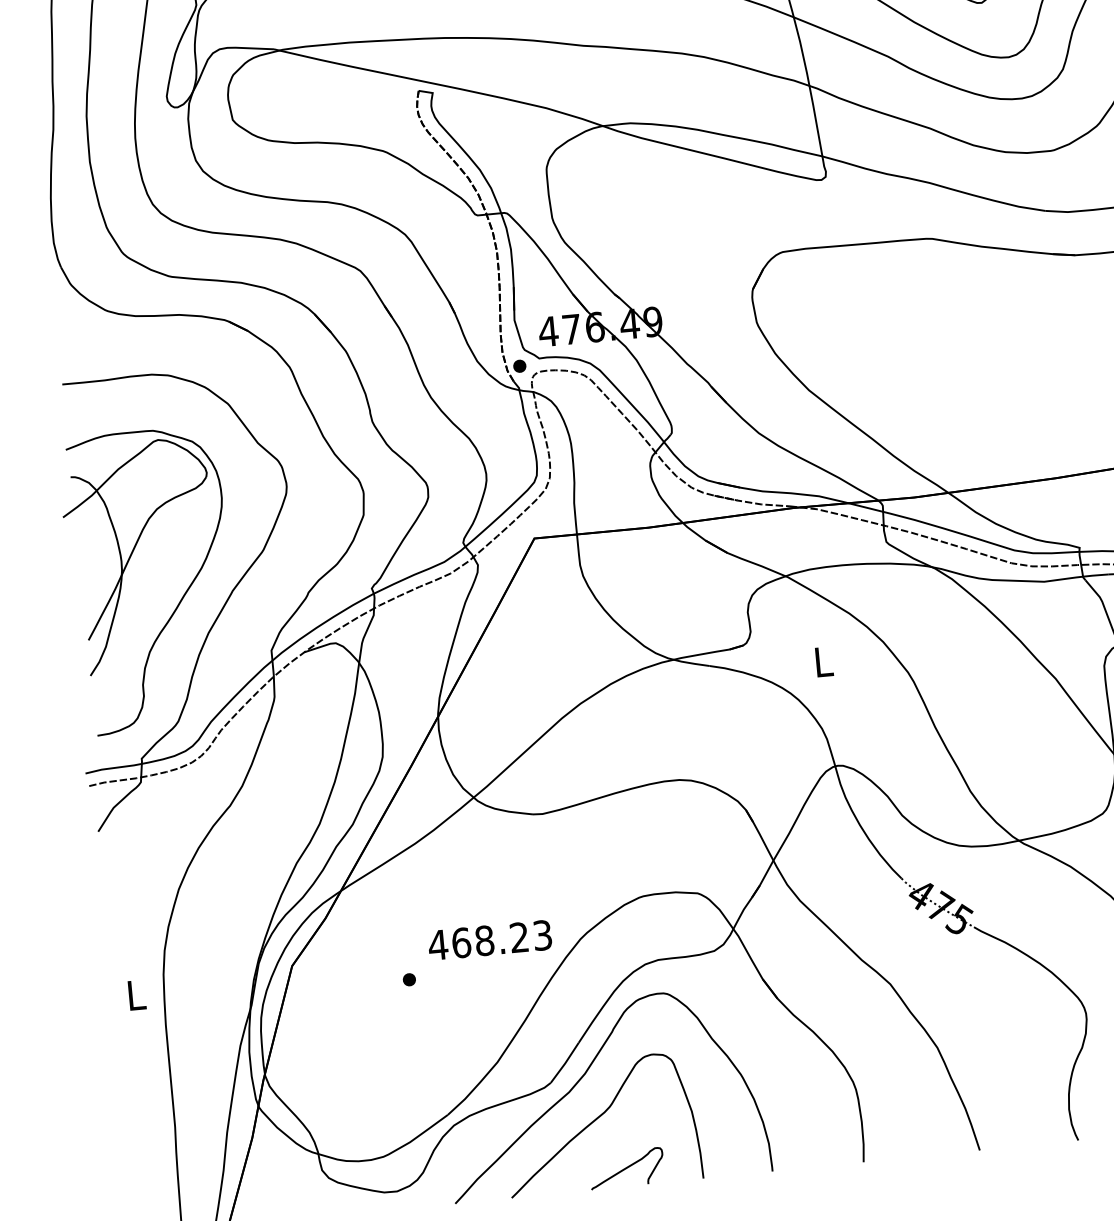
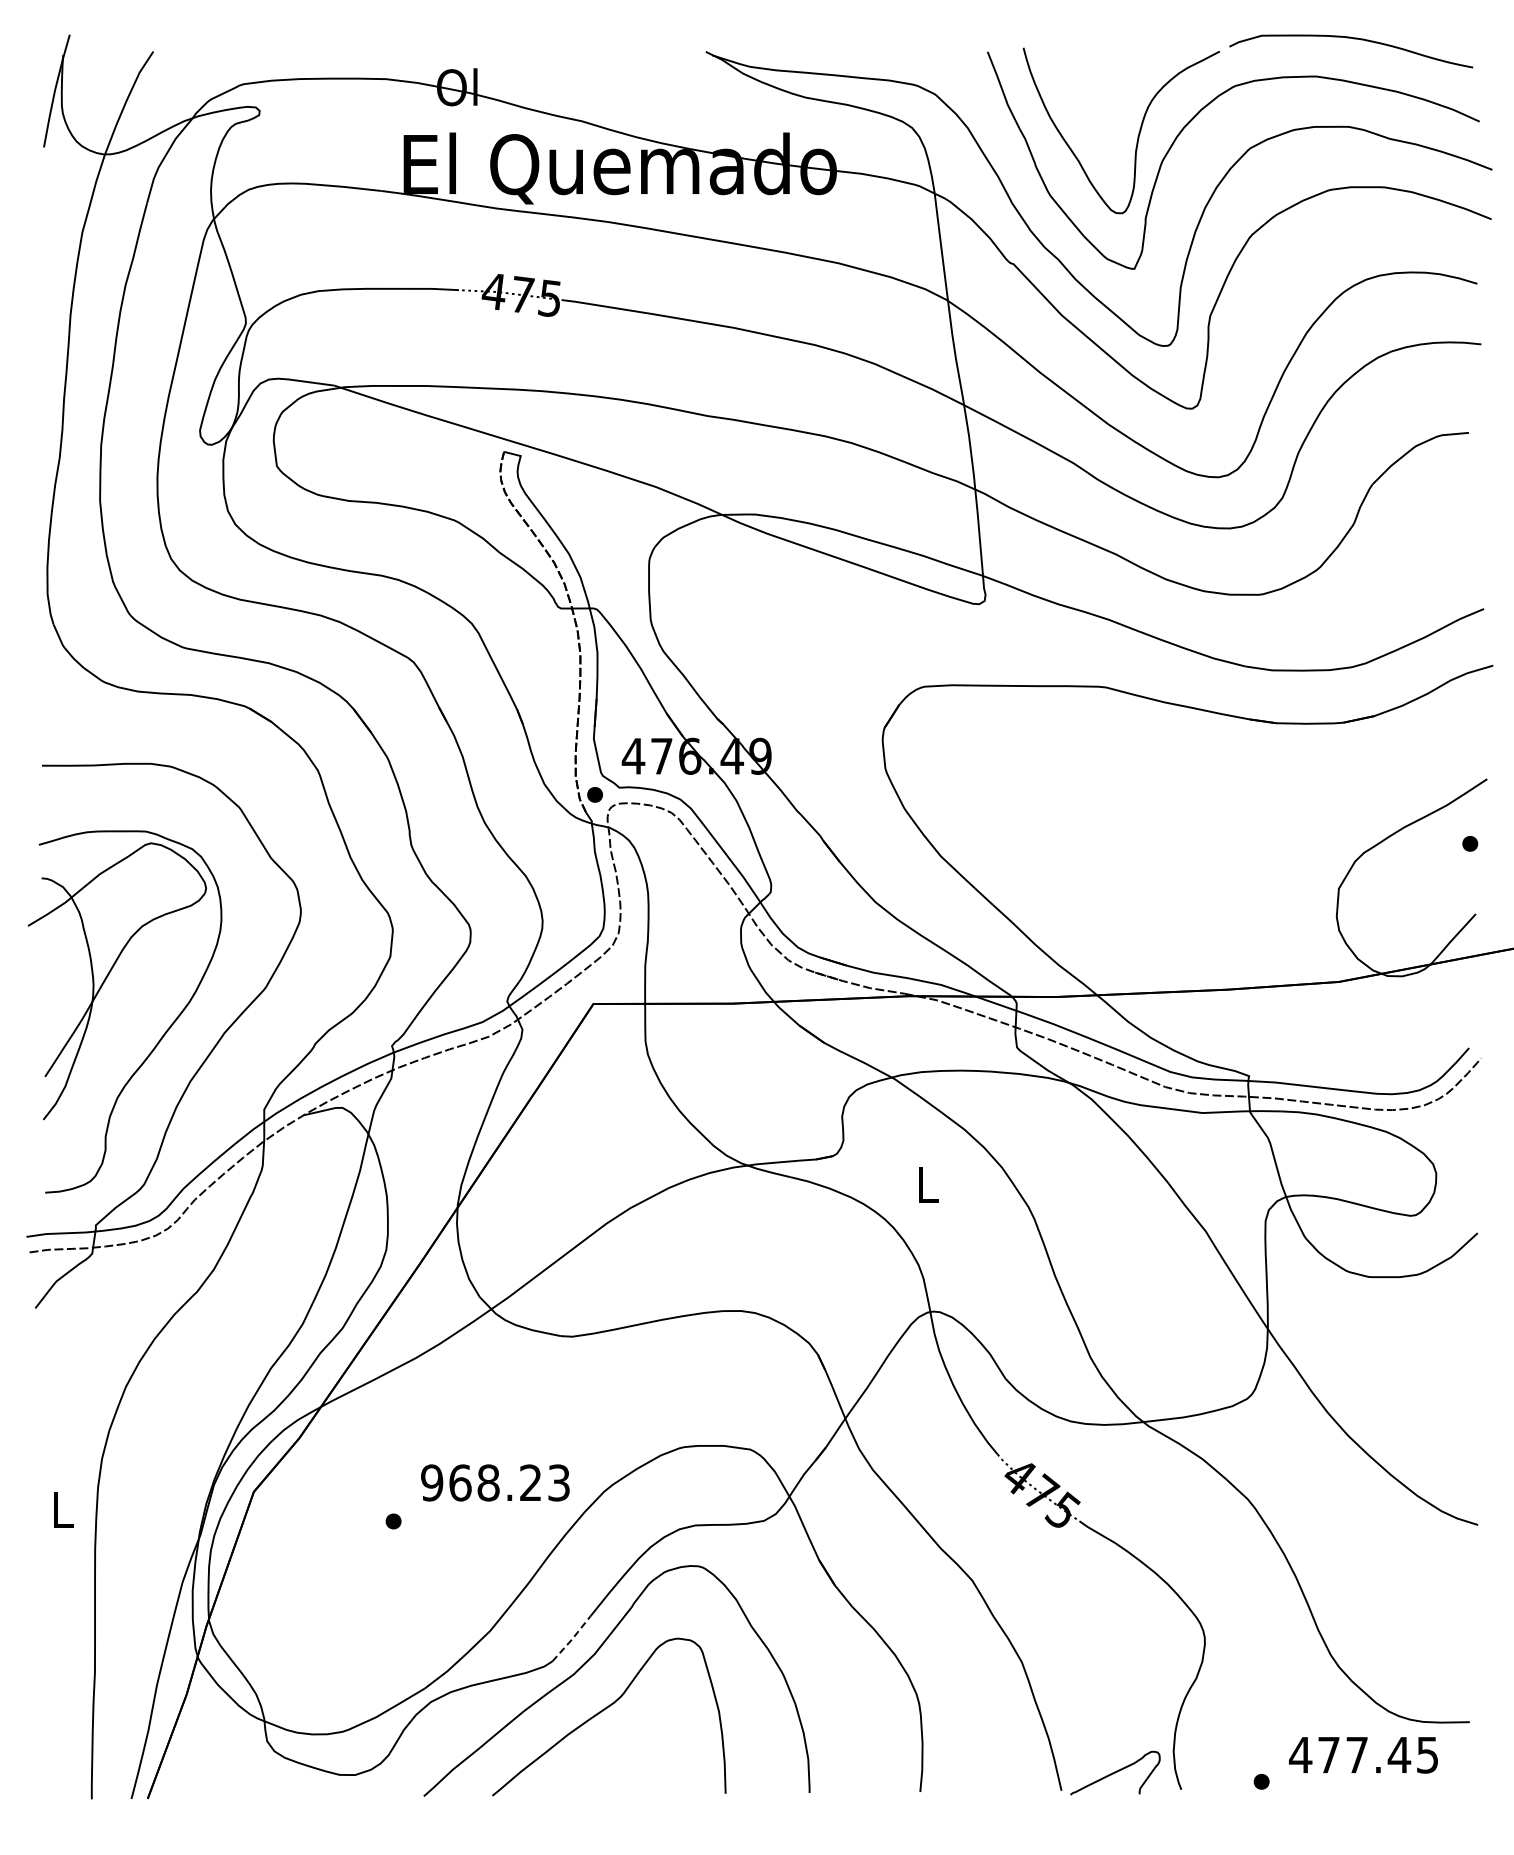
text: (437, 944) -> (431, 1482), 468.23 -> 968.23
line: (564, 1063) -> (571, 1639), solid -> dashed
curve: (626, 1168) -> (1115, 1772), moved

